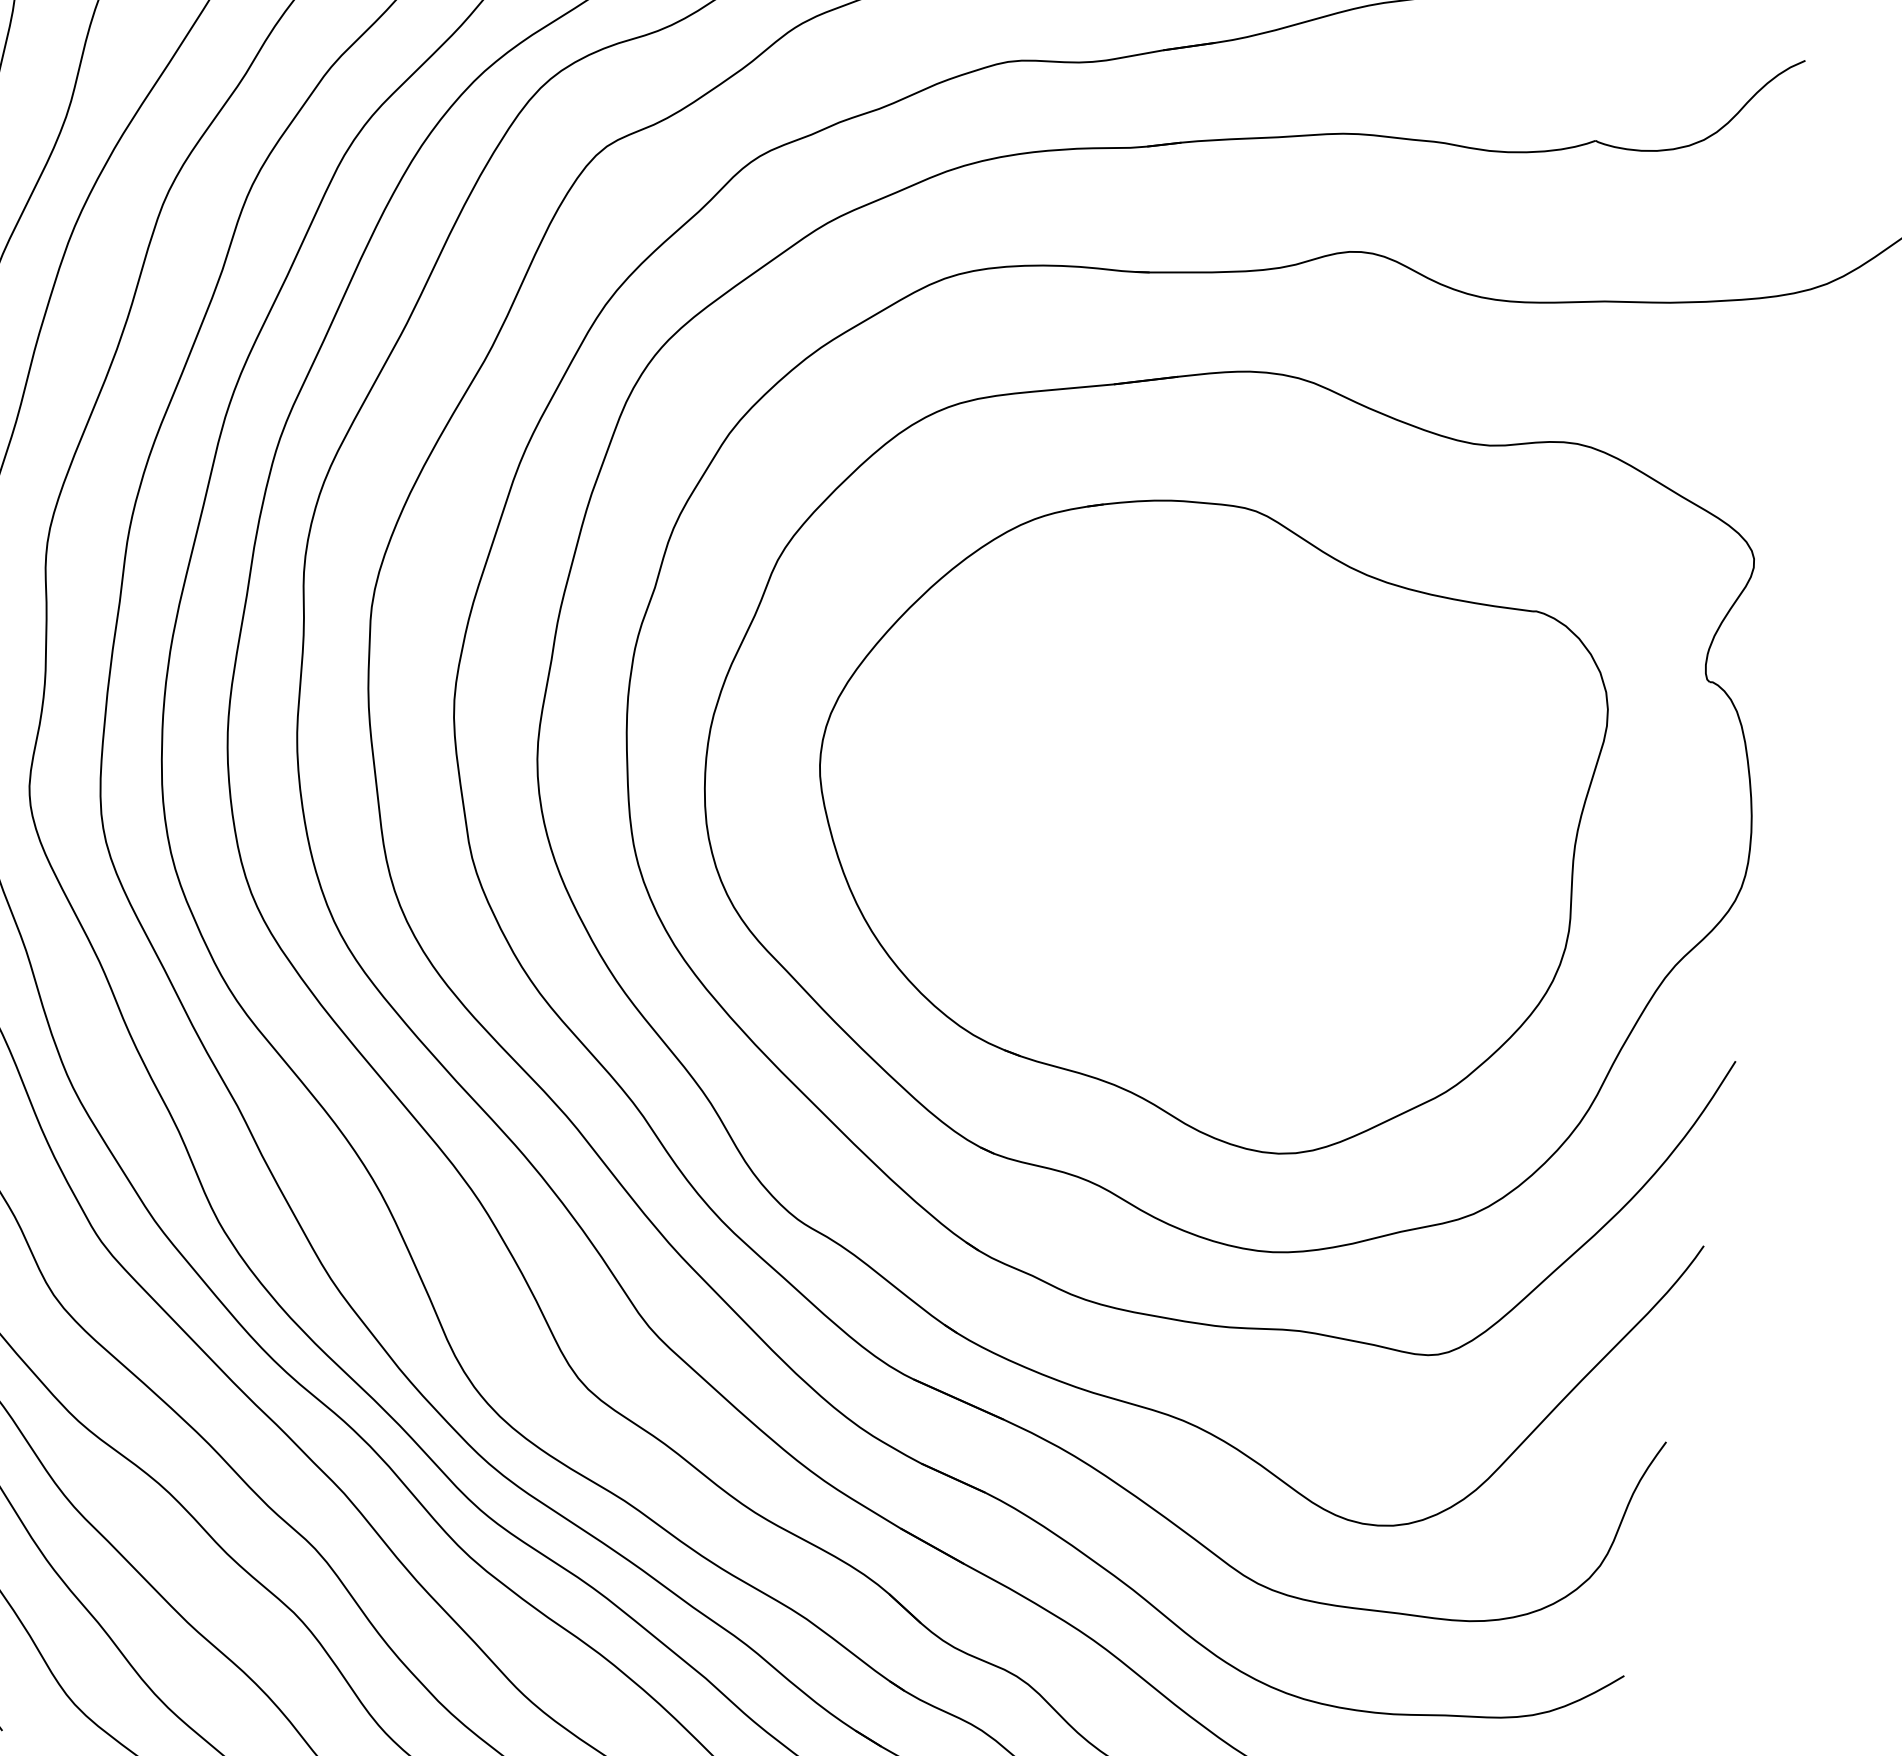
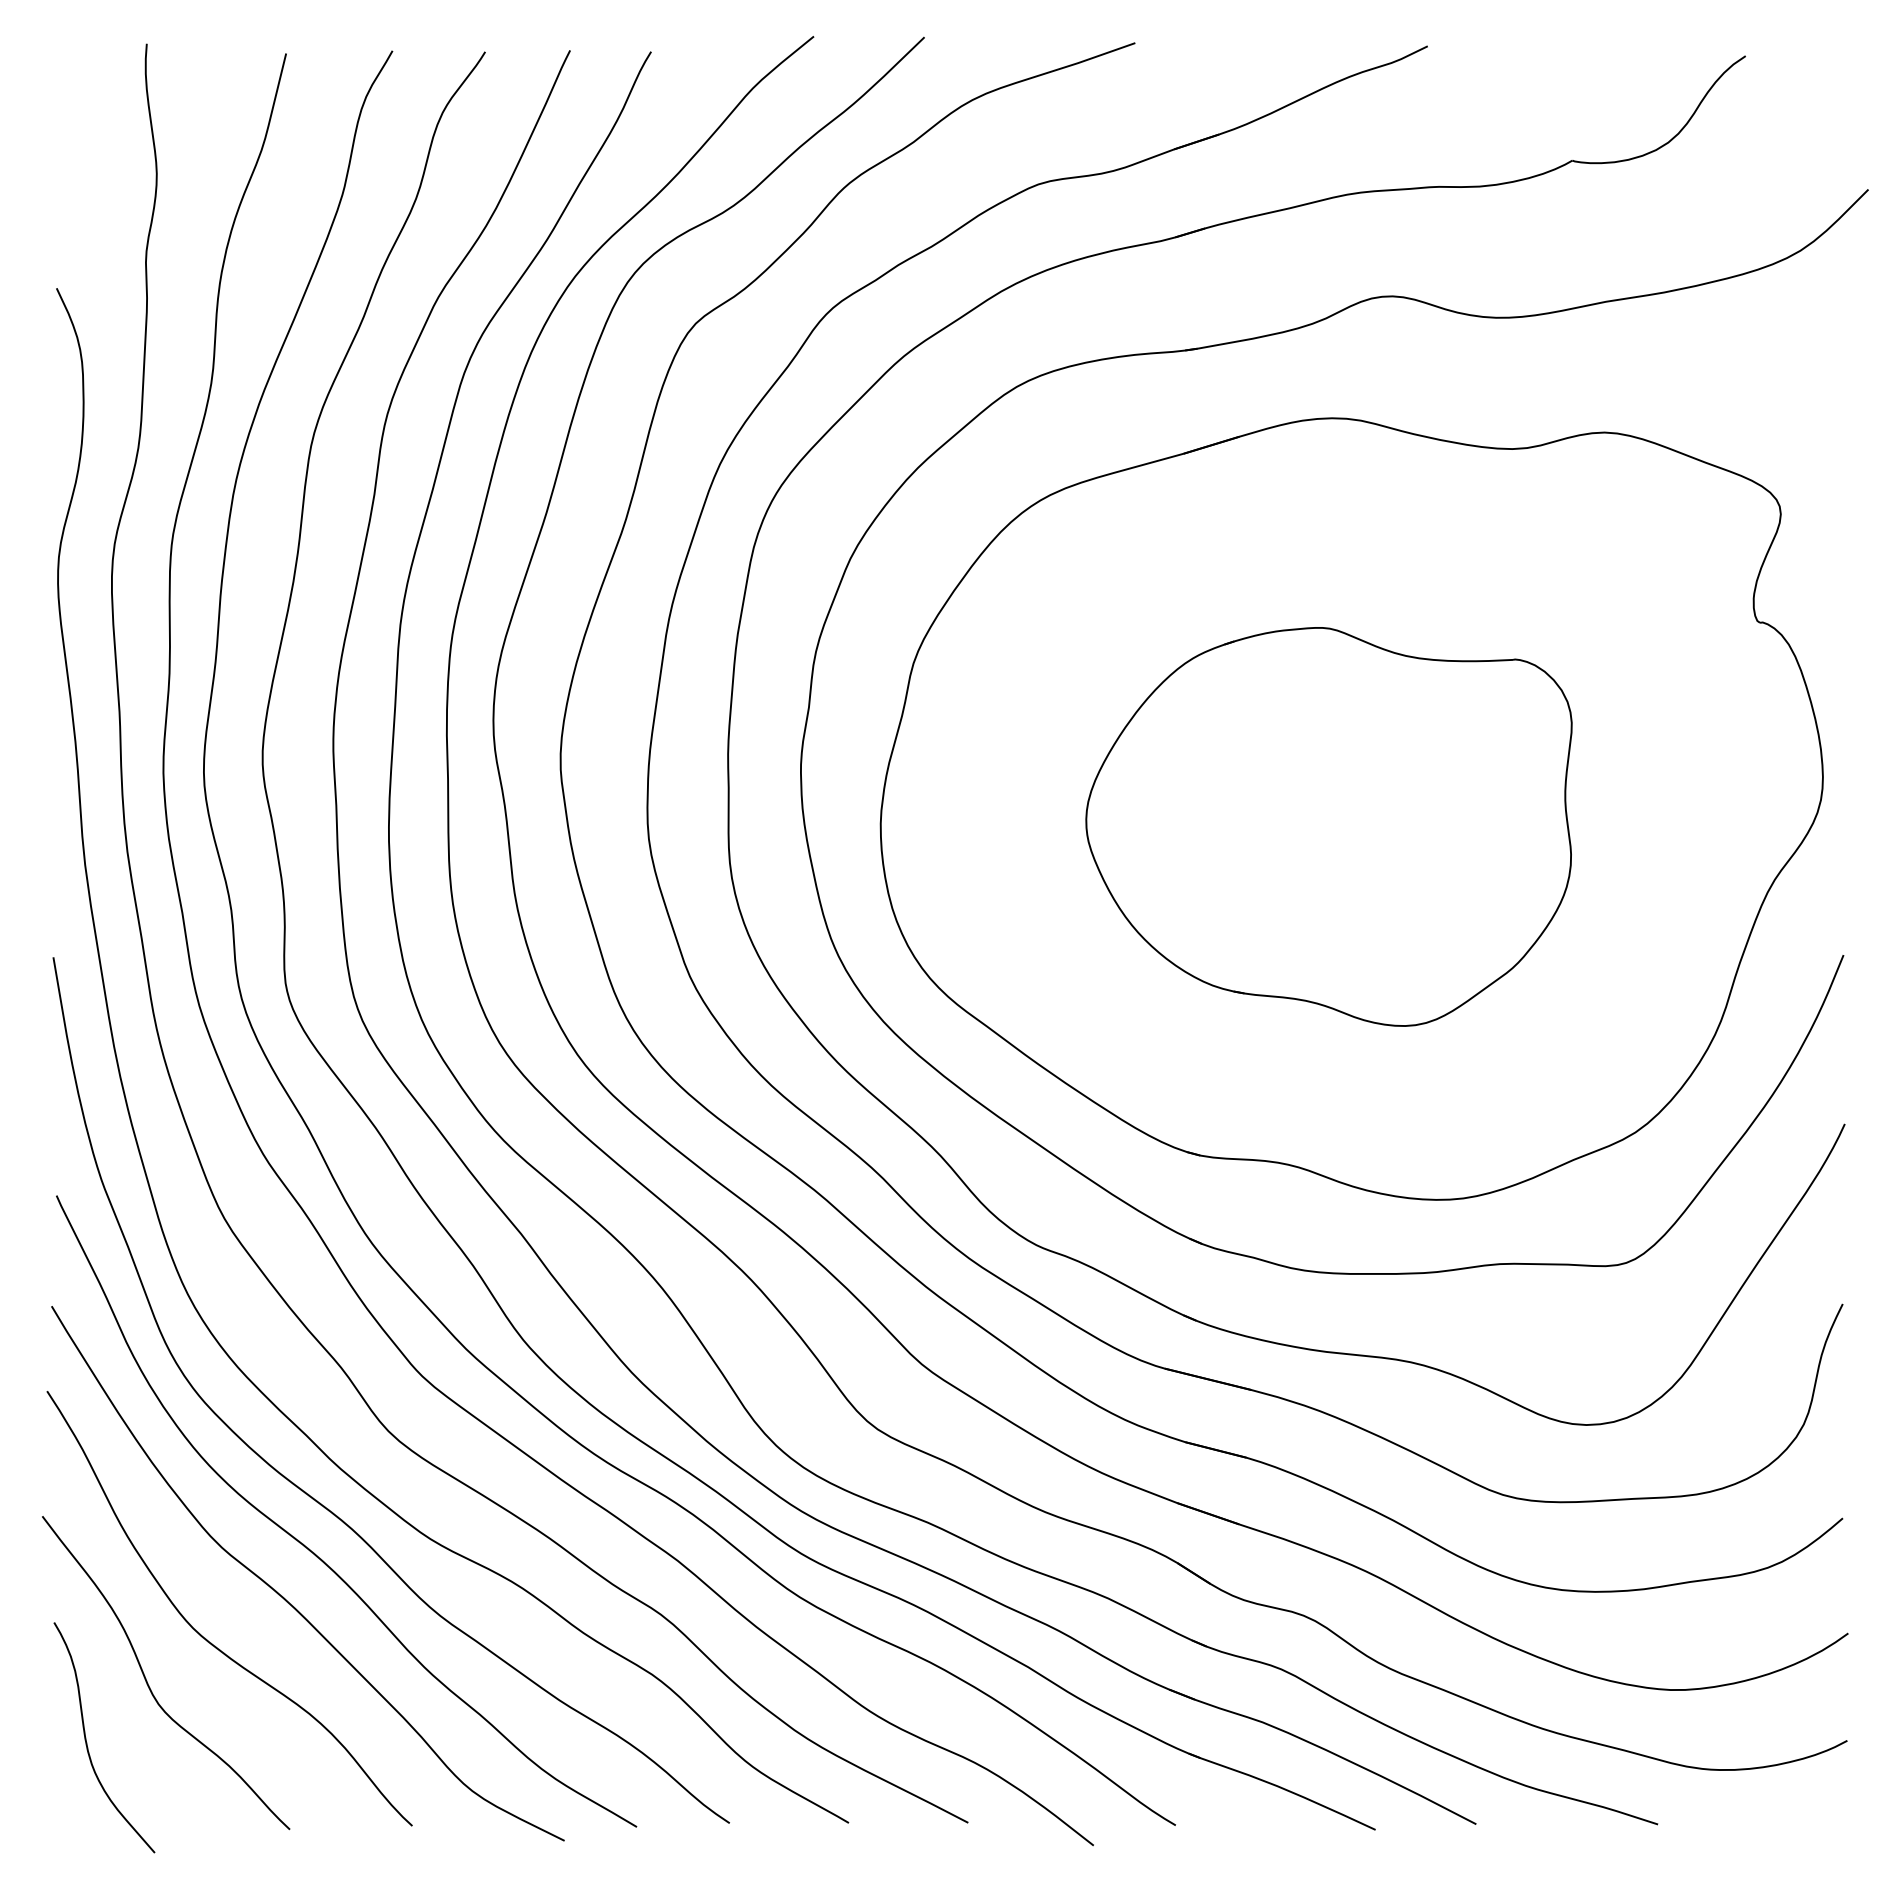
part: (1198, 819) -> (1328, 826), size x0.7

